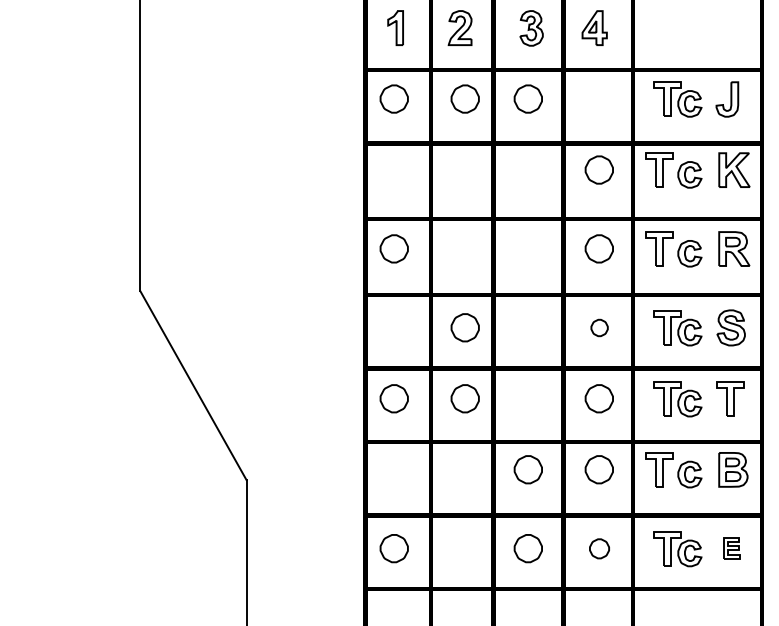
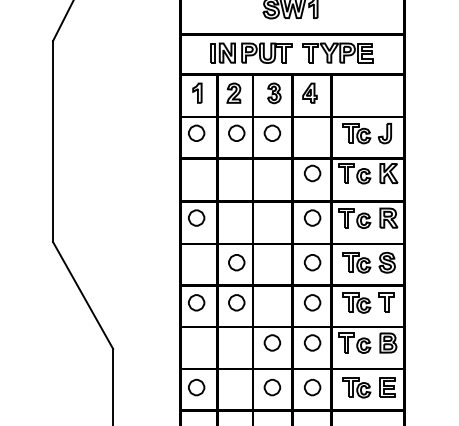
part: (599, 327) -> (312, 262), size x1.67
part: (599, 548) -> (312, 387), size x1.43
part: (731, 548) -> (387, 387), size x1.67

